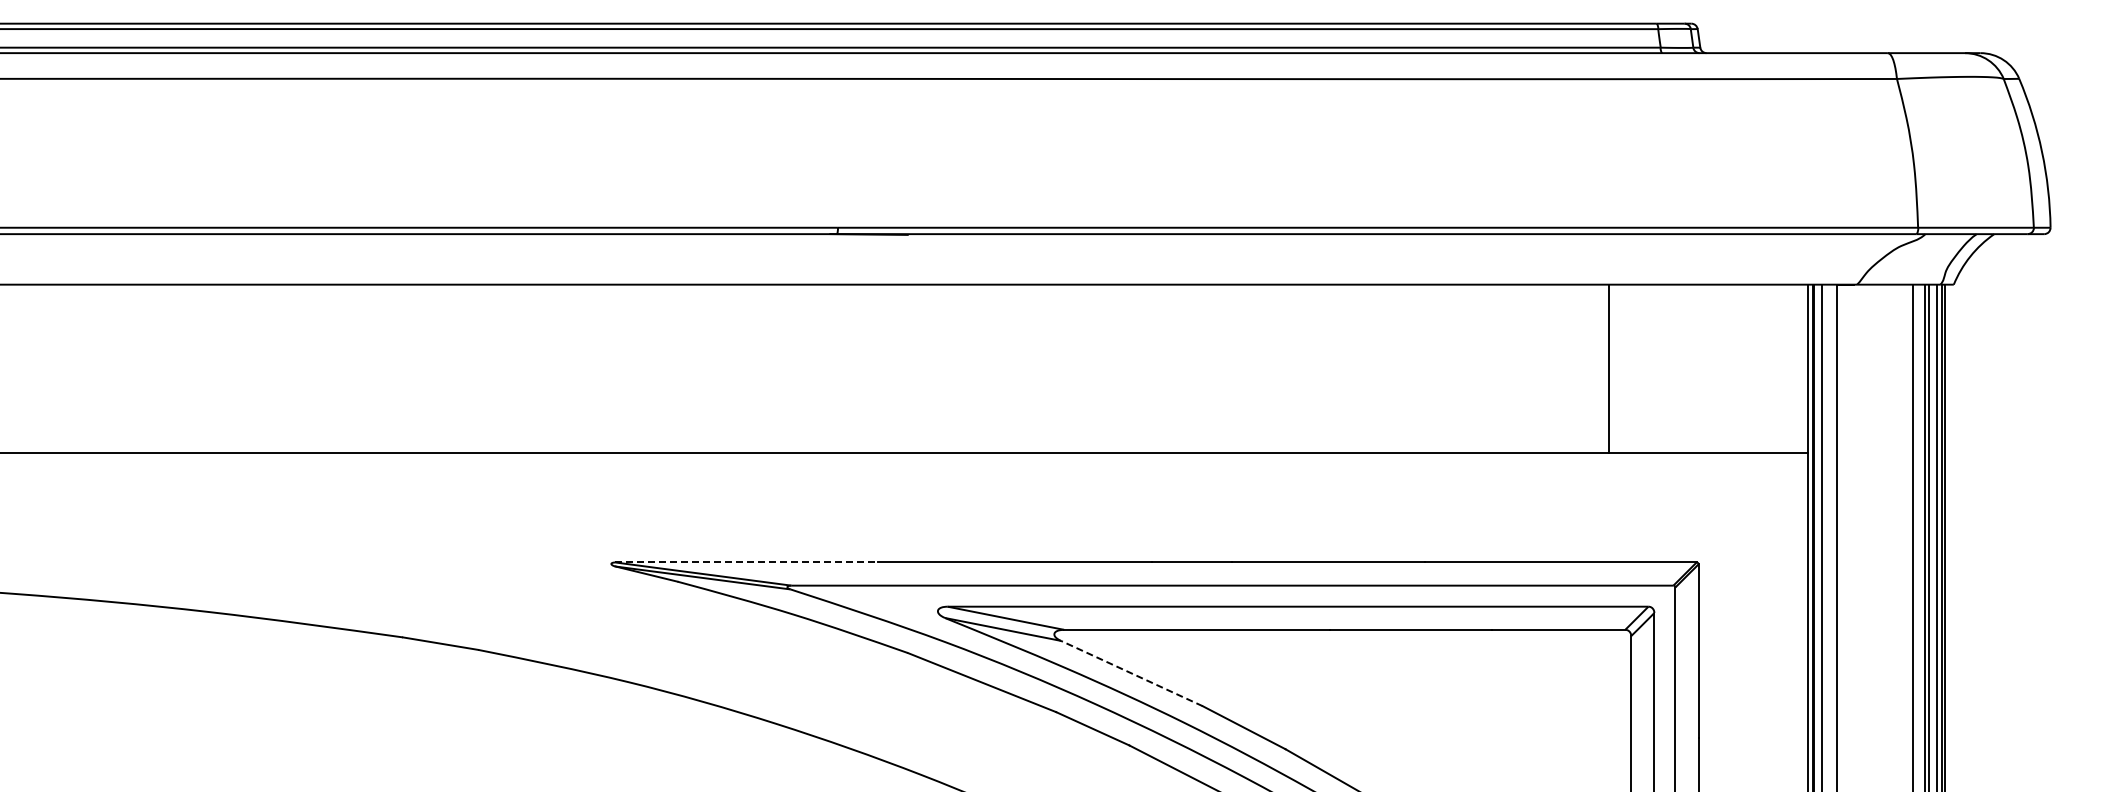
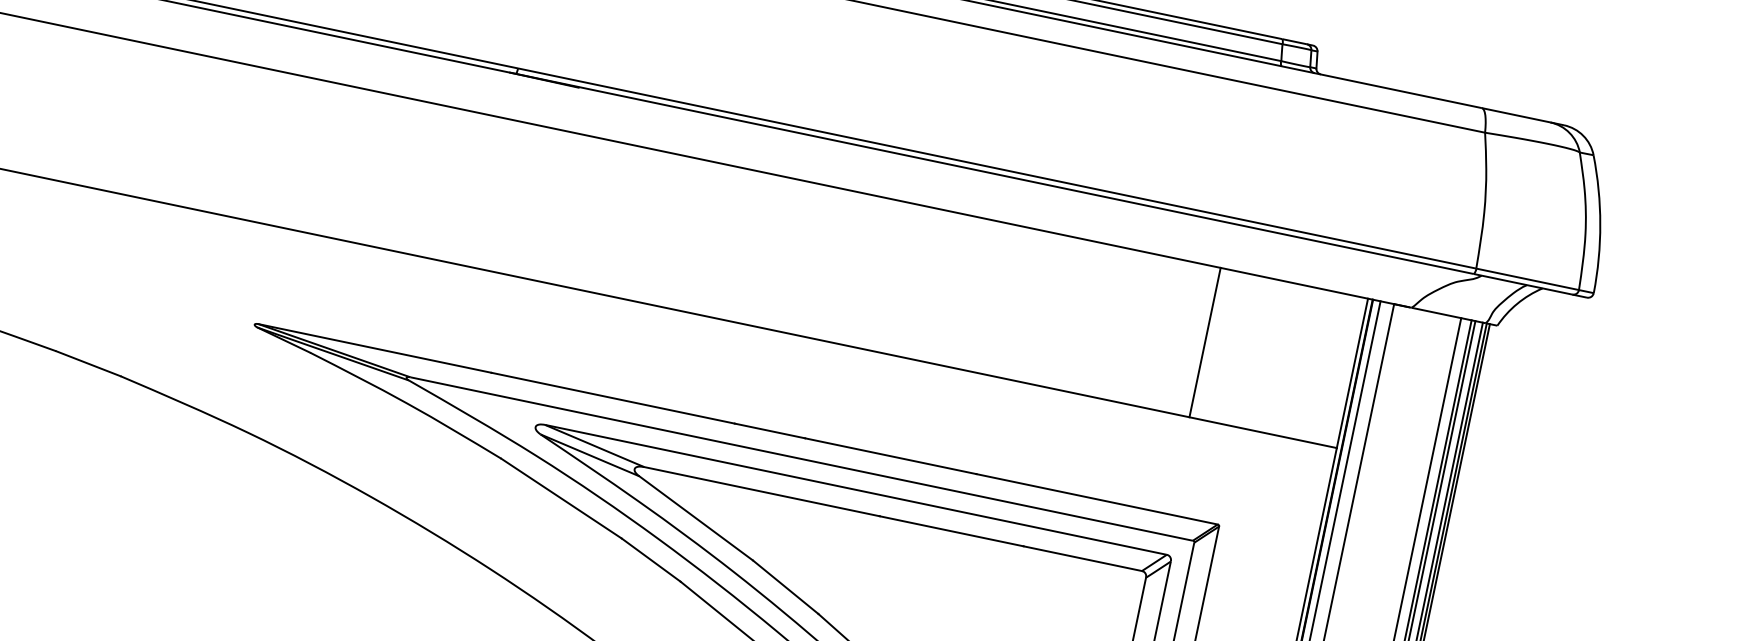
line: (1608, 368) -> (1204, 342), moved
line: (747, 562) -> (375, 348), dashed -> solid
line: (1131, 673) -> (695, 518), dashed -> solid

